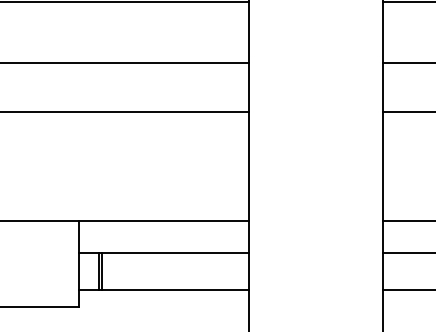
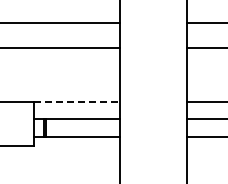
line: (164, 220) -> (77, 102), solid -> dashed

